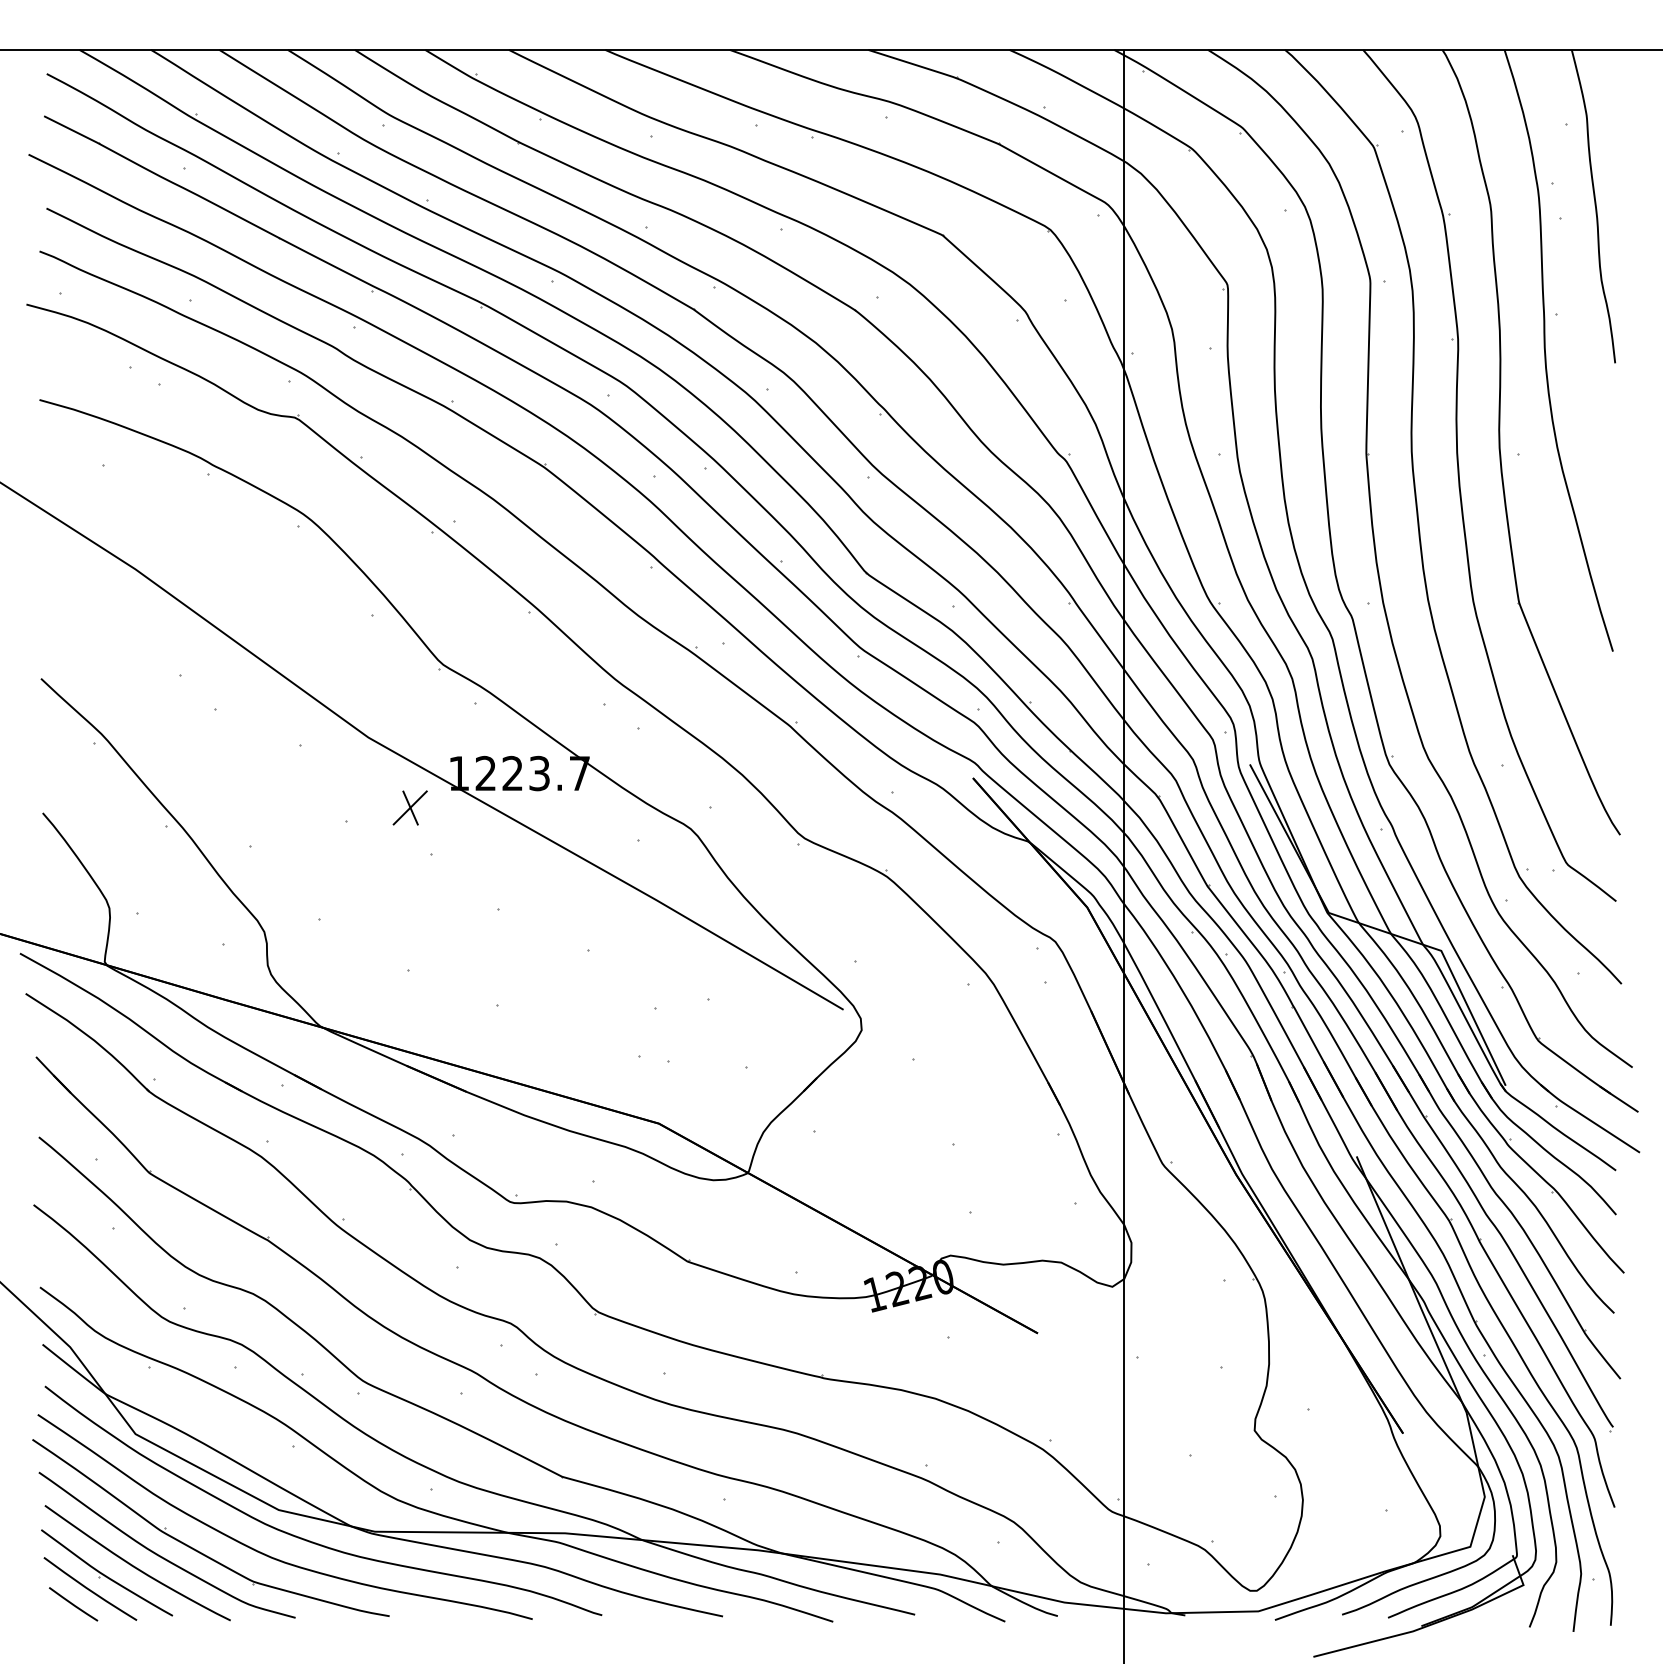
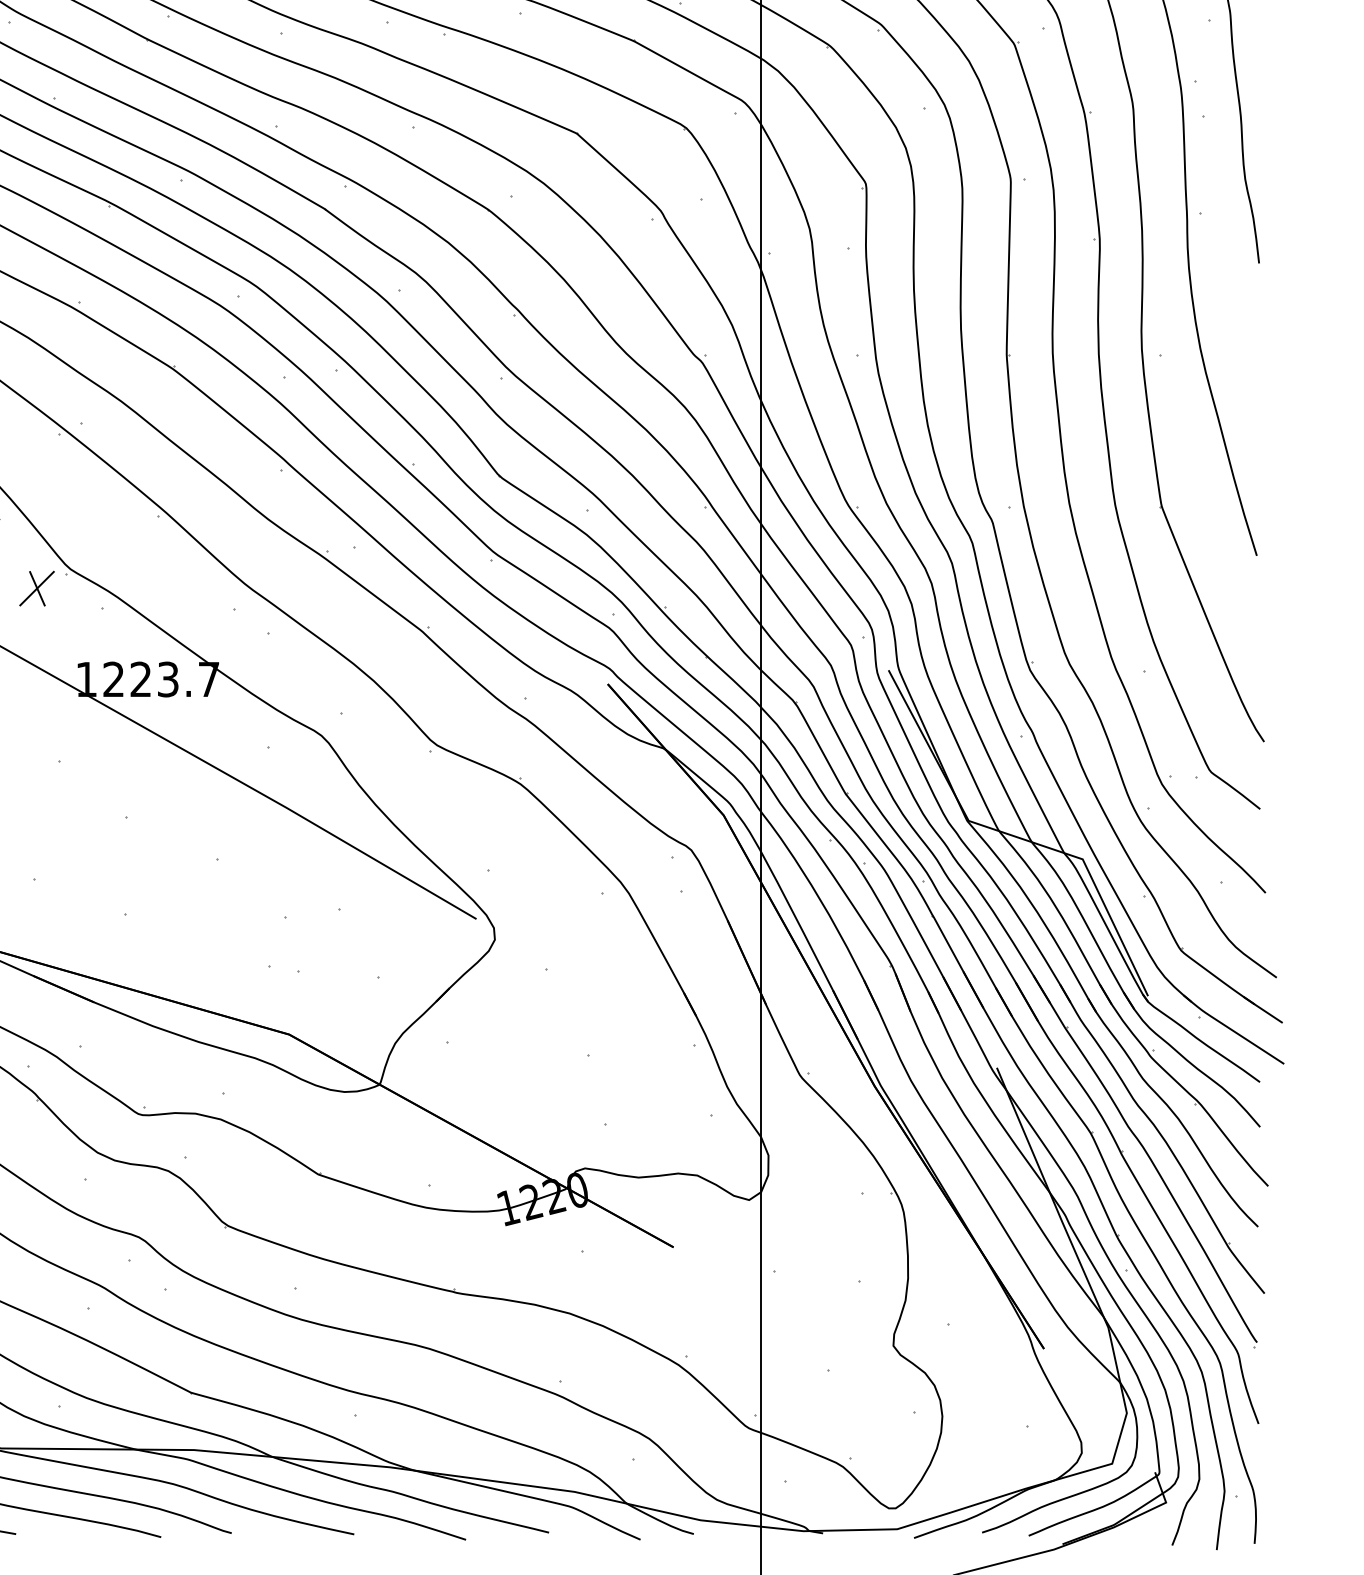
part: (409, 807) -> (36, 588), moved

